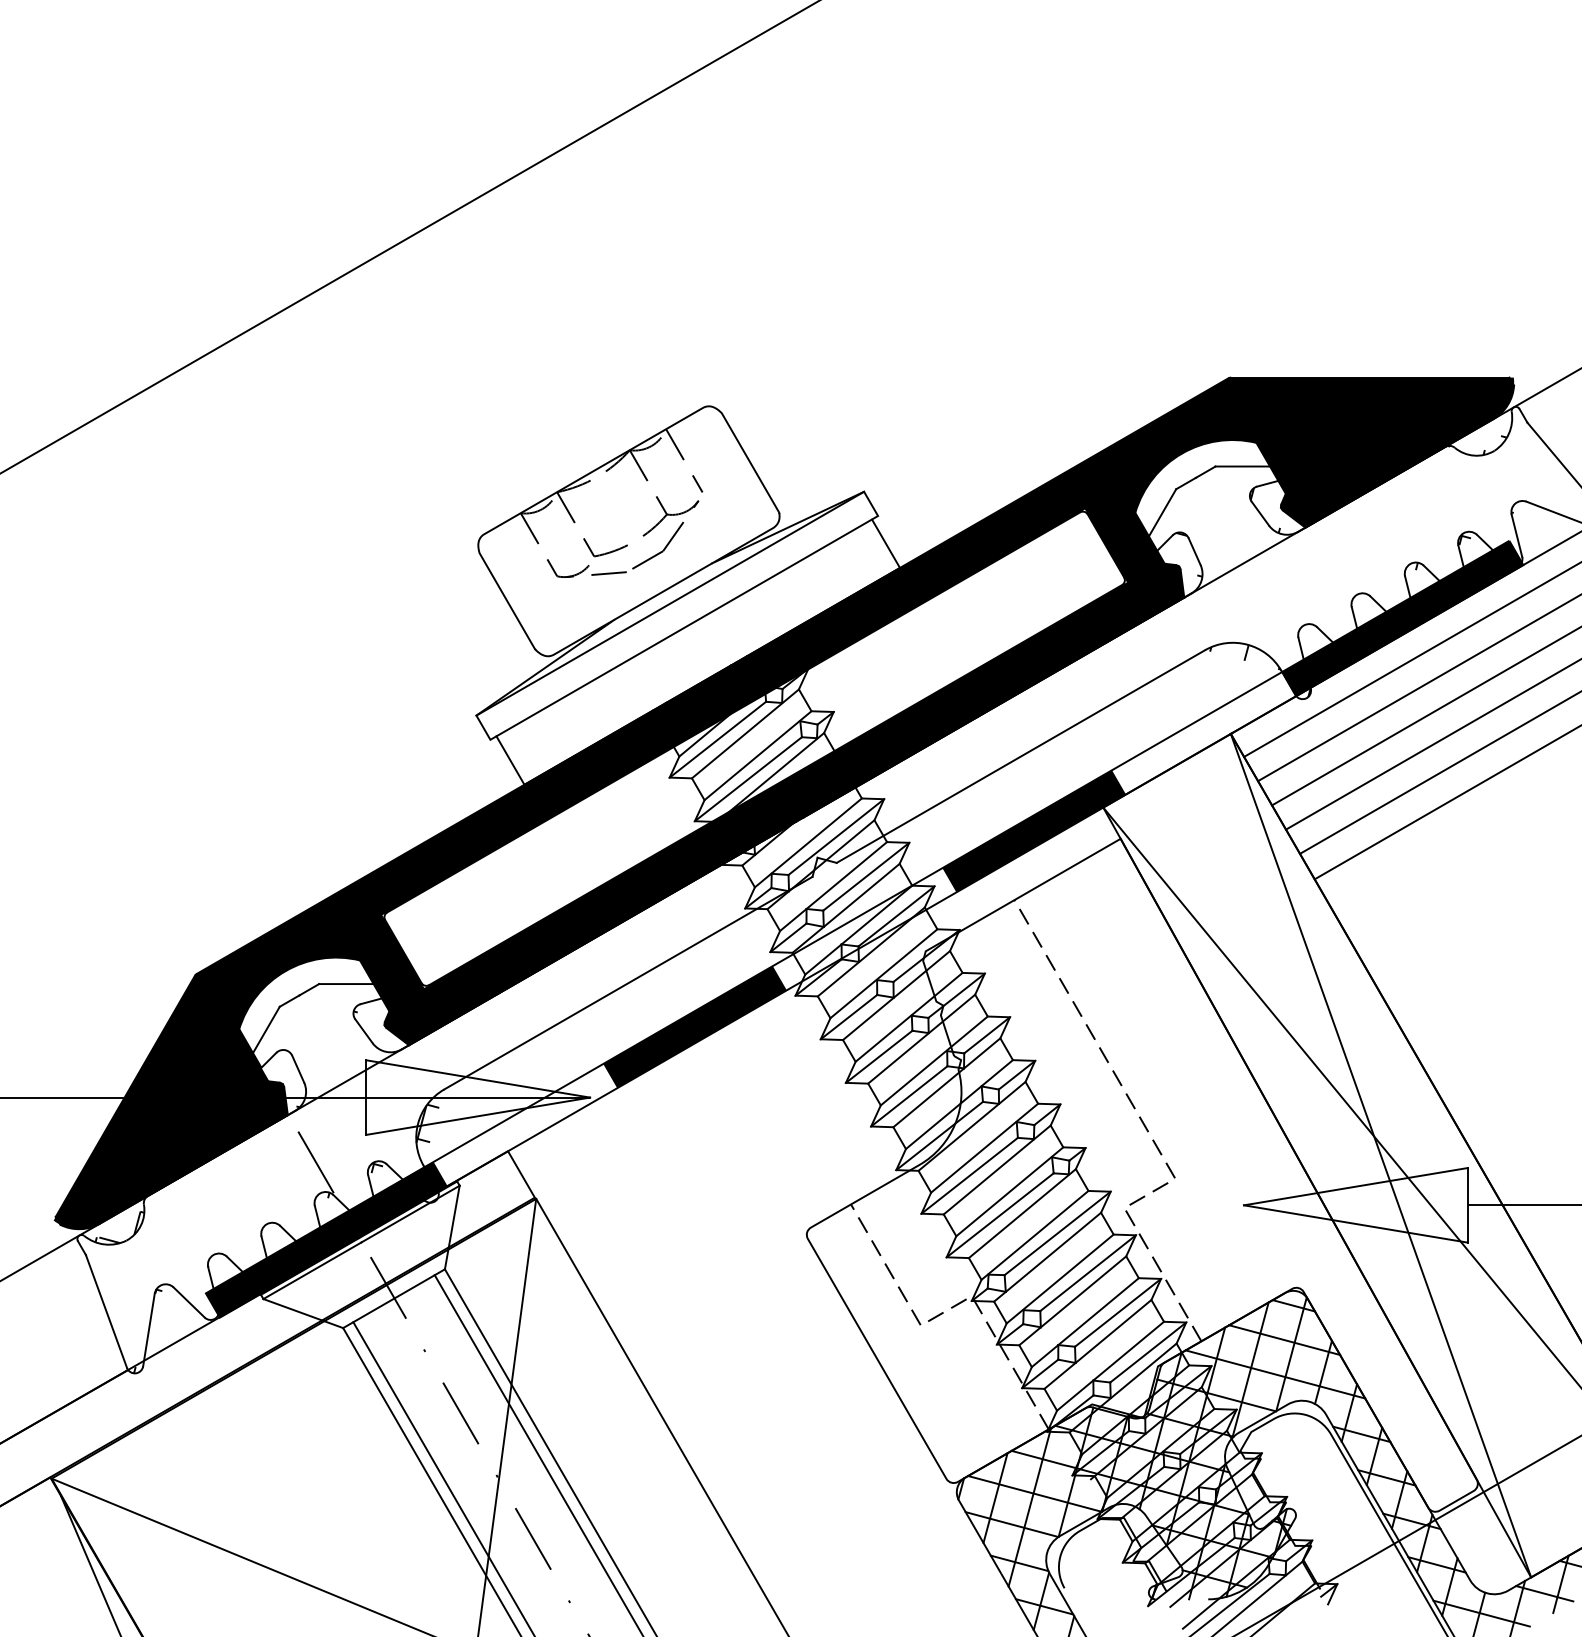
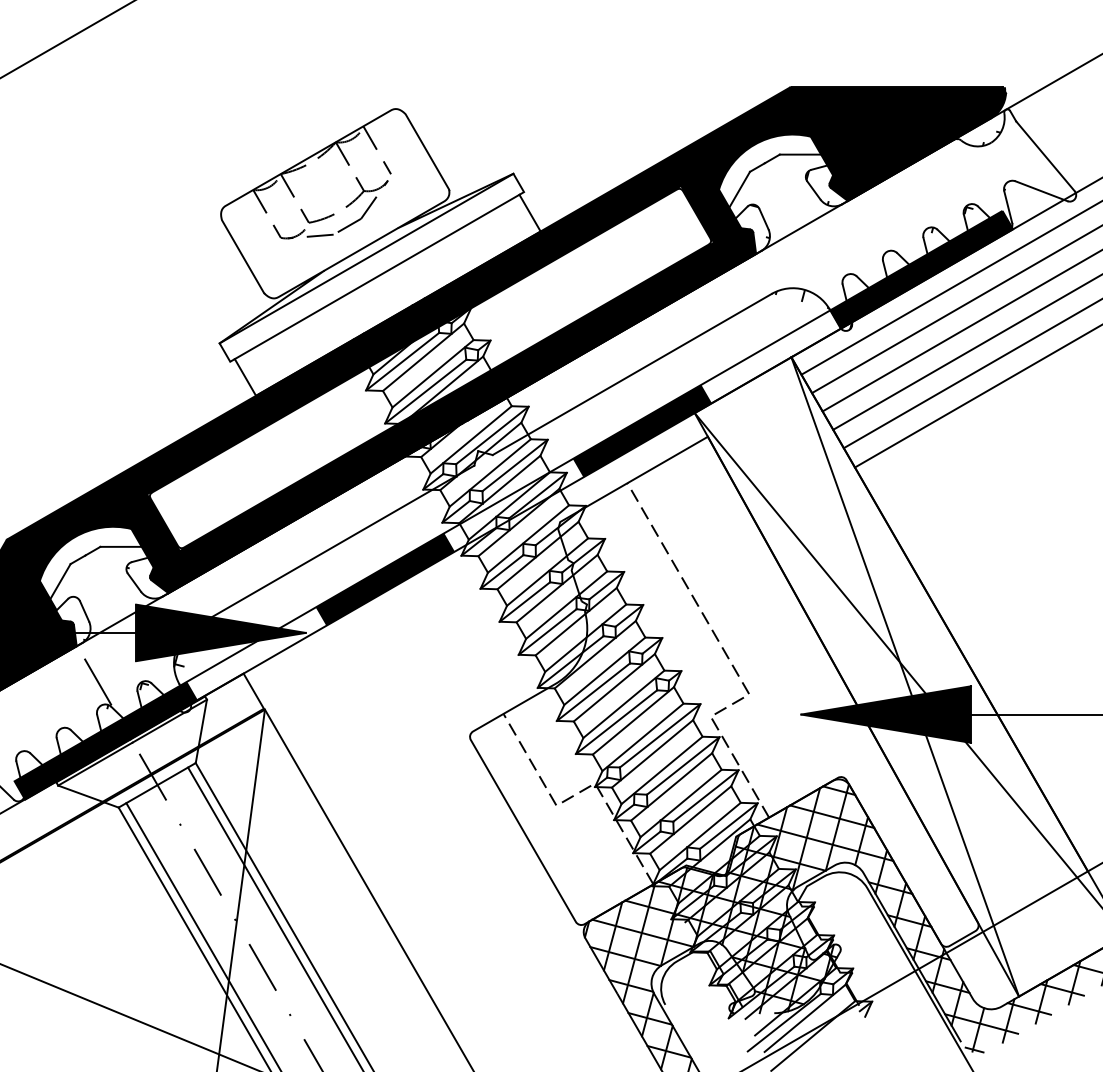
fill: (478, 1097) -> (221, 632), added
fill: (1355, 1205) -> (885, 714), added

